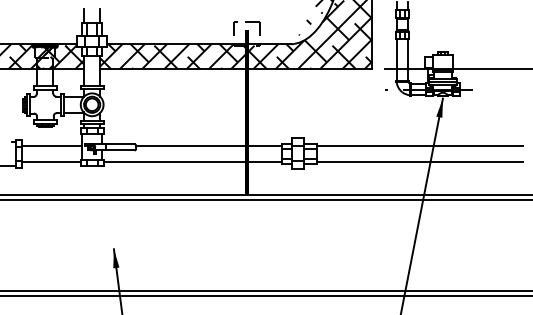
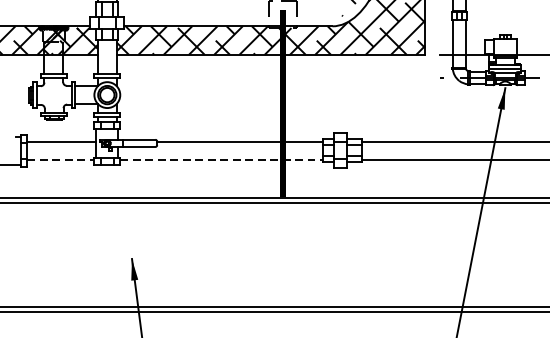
line: (51, 162) -> (61, 160), solid -> dashed
line: (193, 162) -> (222, 160), solid -> dashed

